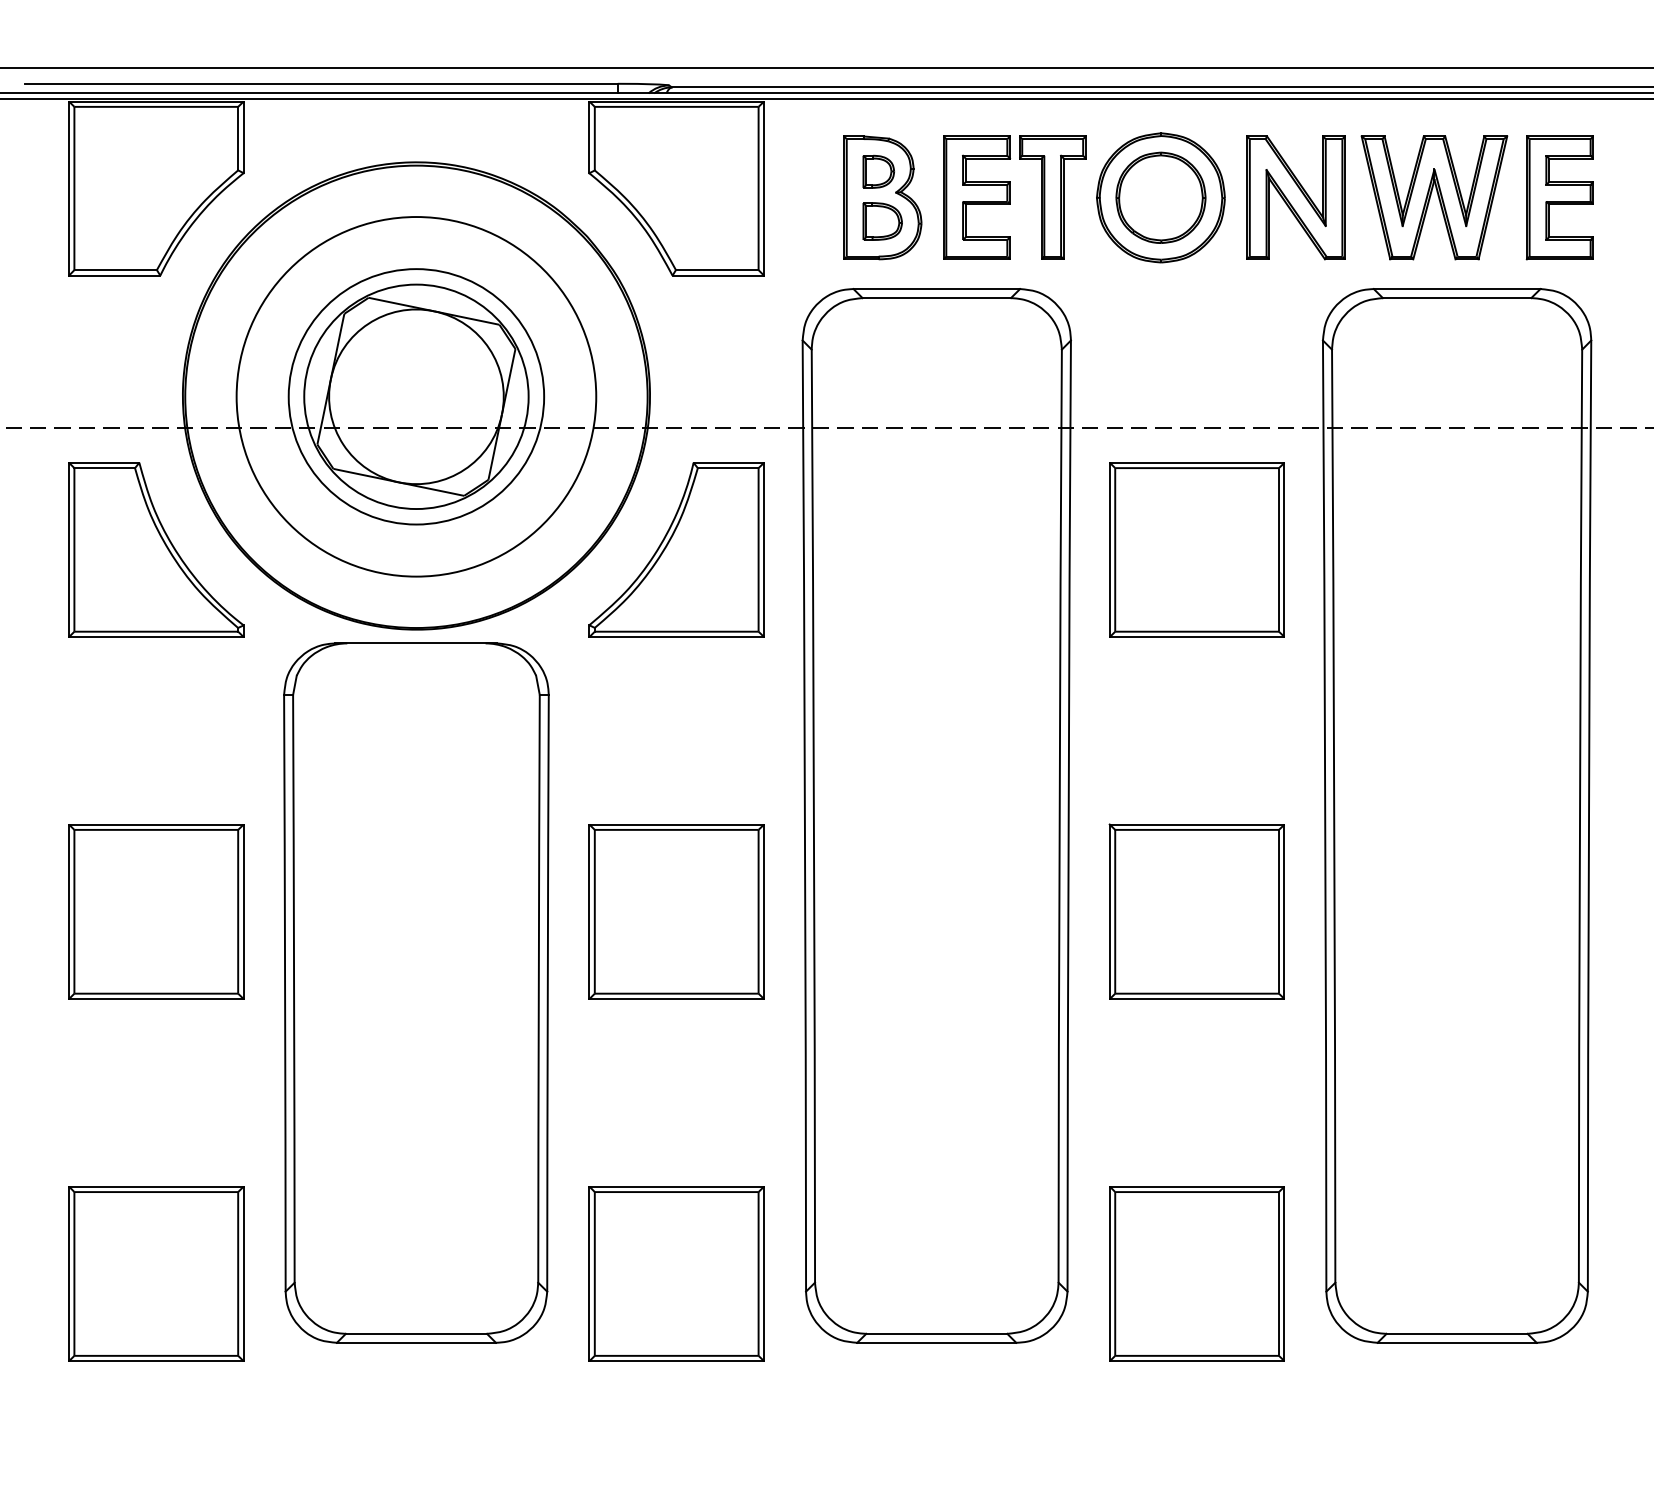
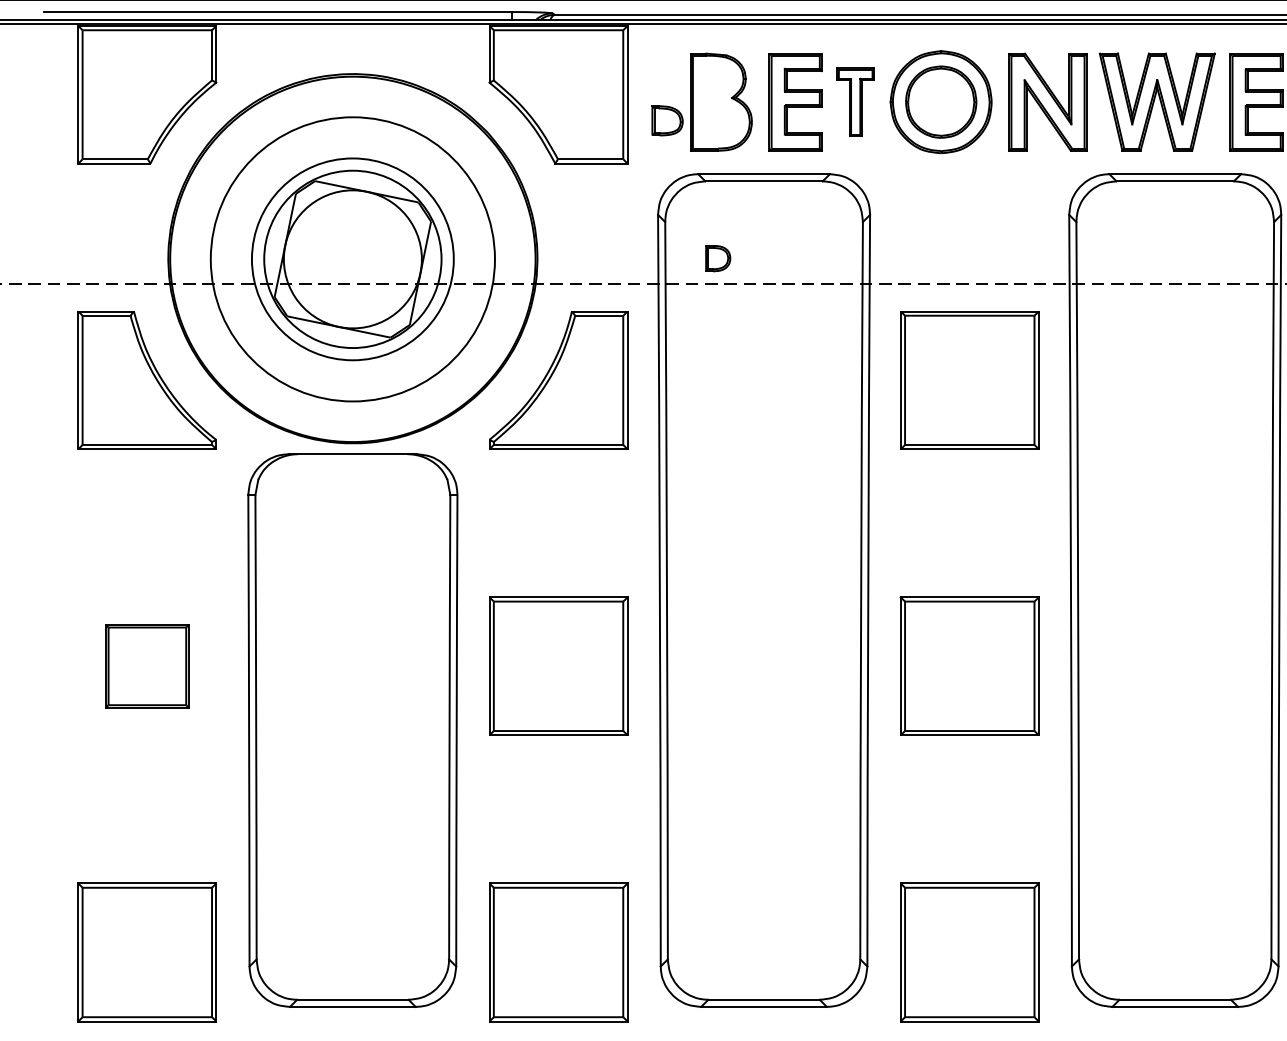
part: (878, 171) -> (718, 258), moved
part: (1052, 197) -> (855, 101), size x0.7
part: (882, 221) -> (667, 120), moved
part: (156, 911) -> (147, 666), size x0.6

